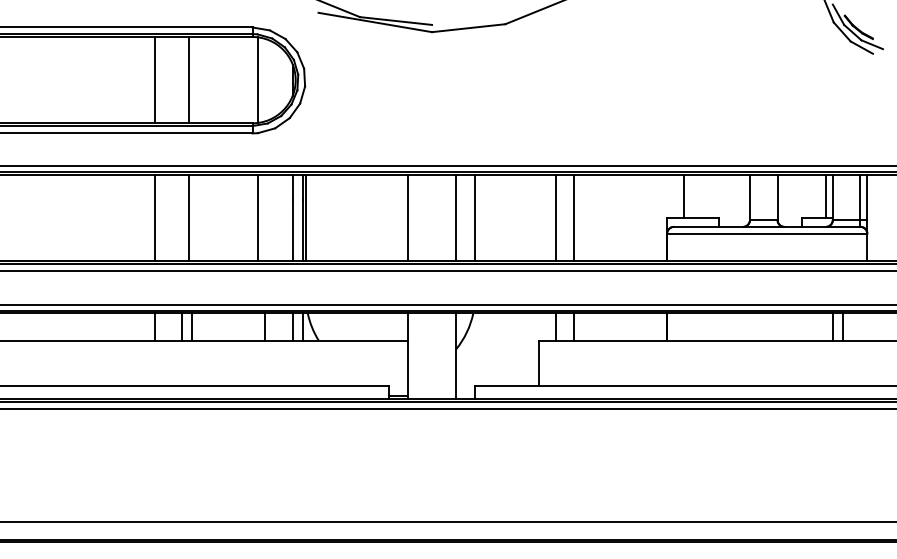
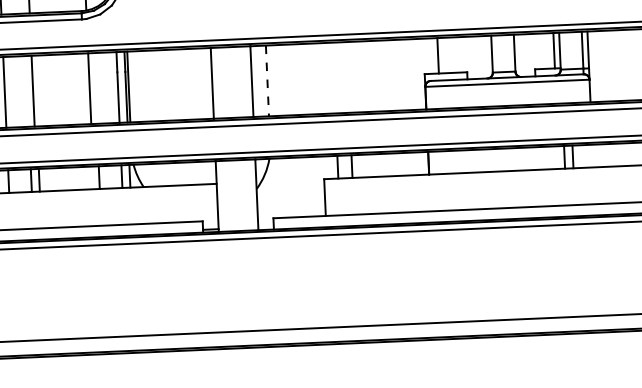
line: (475, 218) -> (267, 81), solid -> dashed
line: (556, 218) -> (334, 78), removed
line: (573, 218) -> (348, 77), removed

